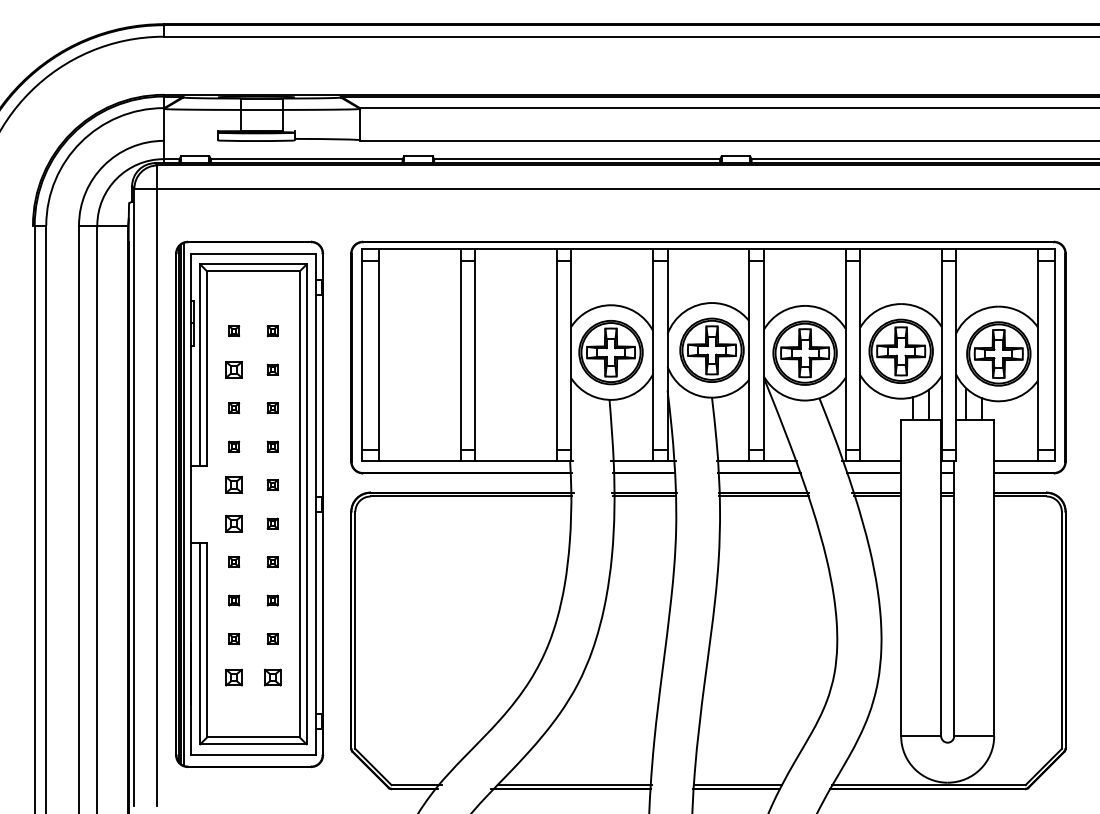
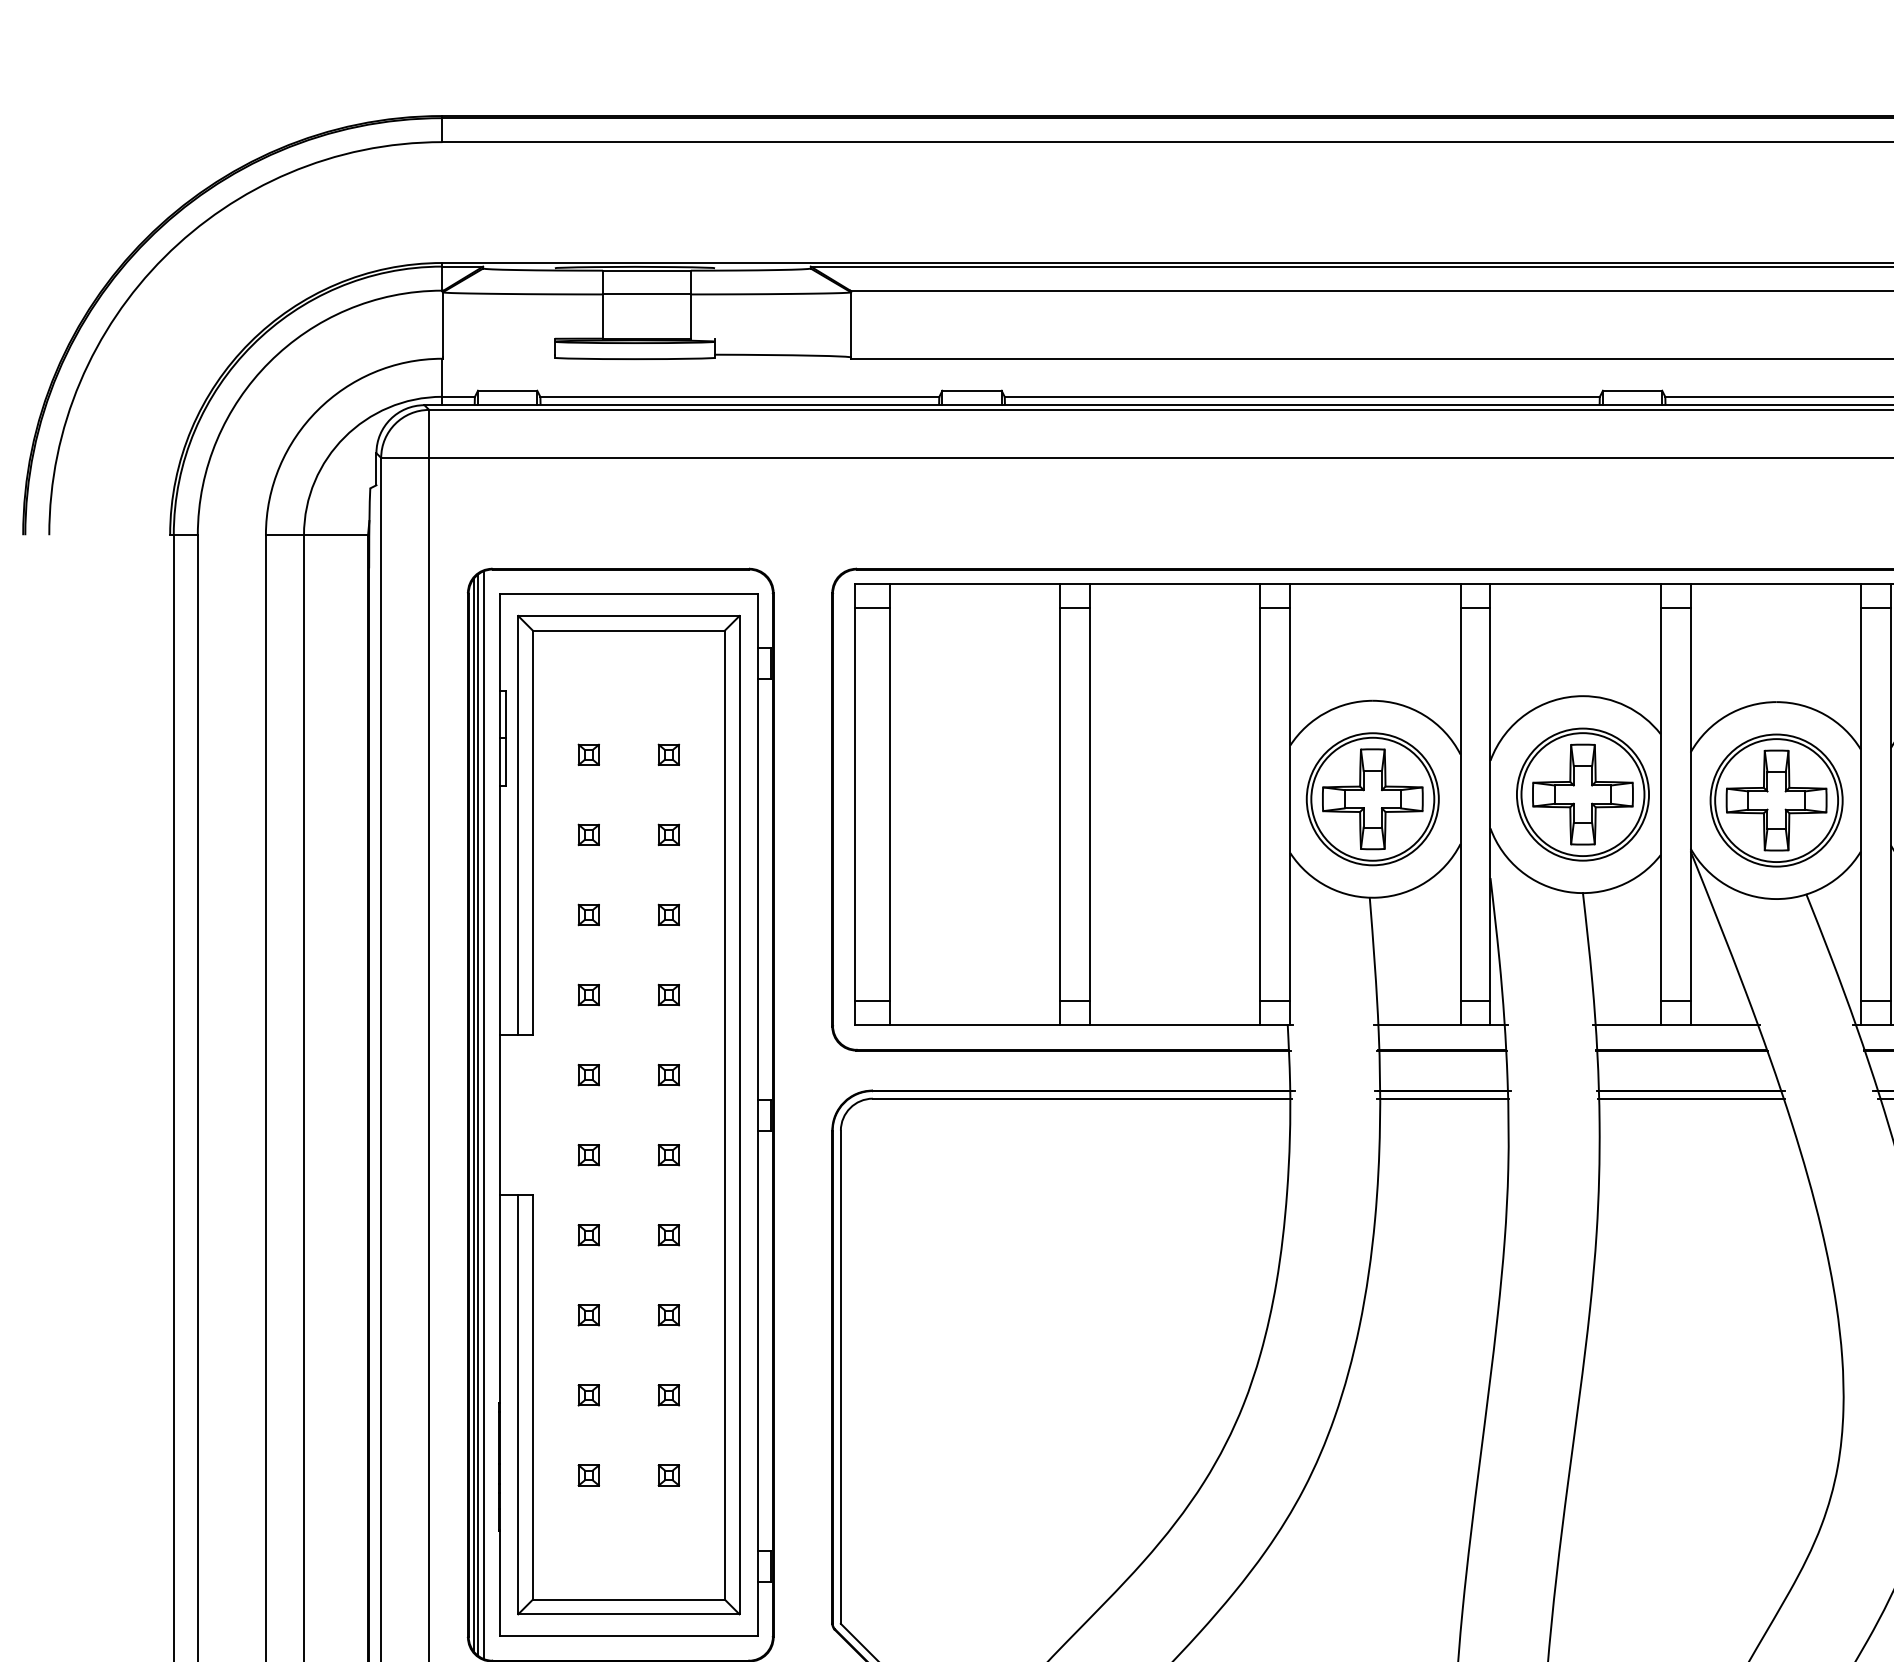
part: (234, 369) -> (589, 834), size x0.62
part: (234, 485) -> (589, 1075), size x0.62
part: (234, 523) -> (589, 1154), size x0.62
part: (234, 677) -> (589, 1475), size x0.62
part: (272, 677) -> (668, 1475), size x0.62

